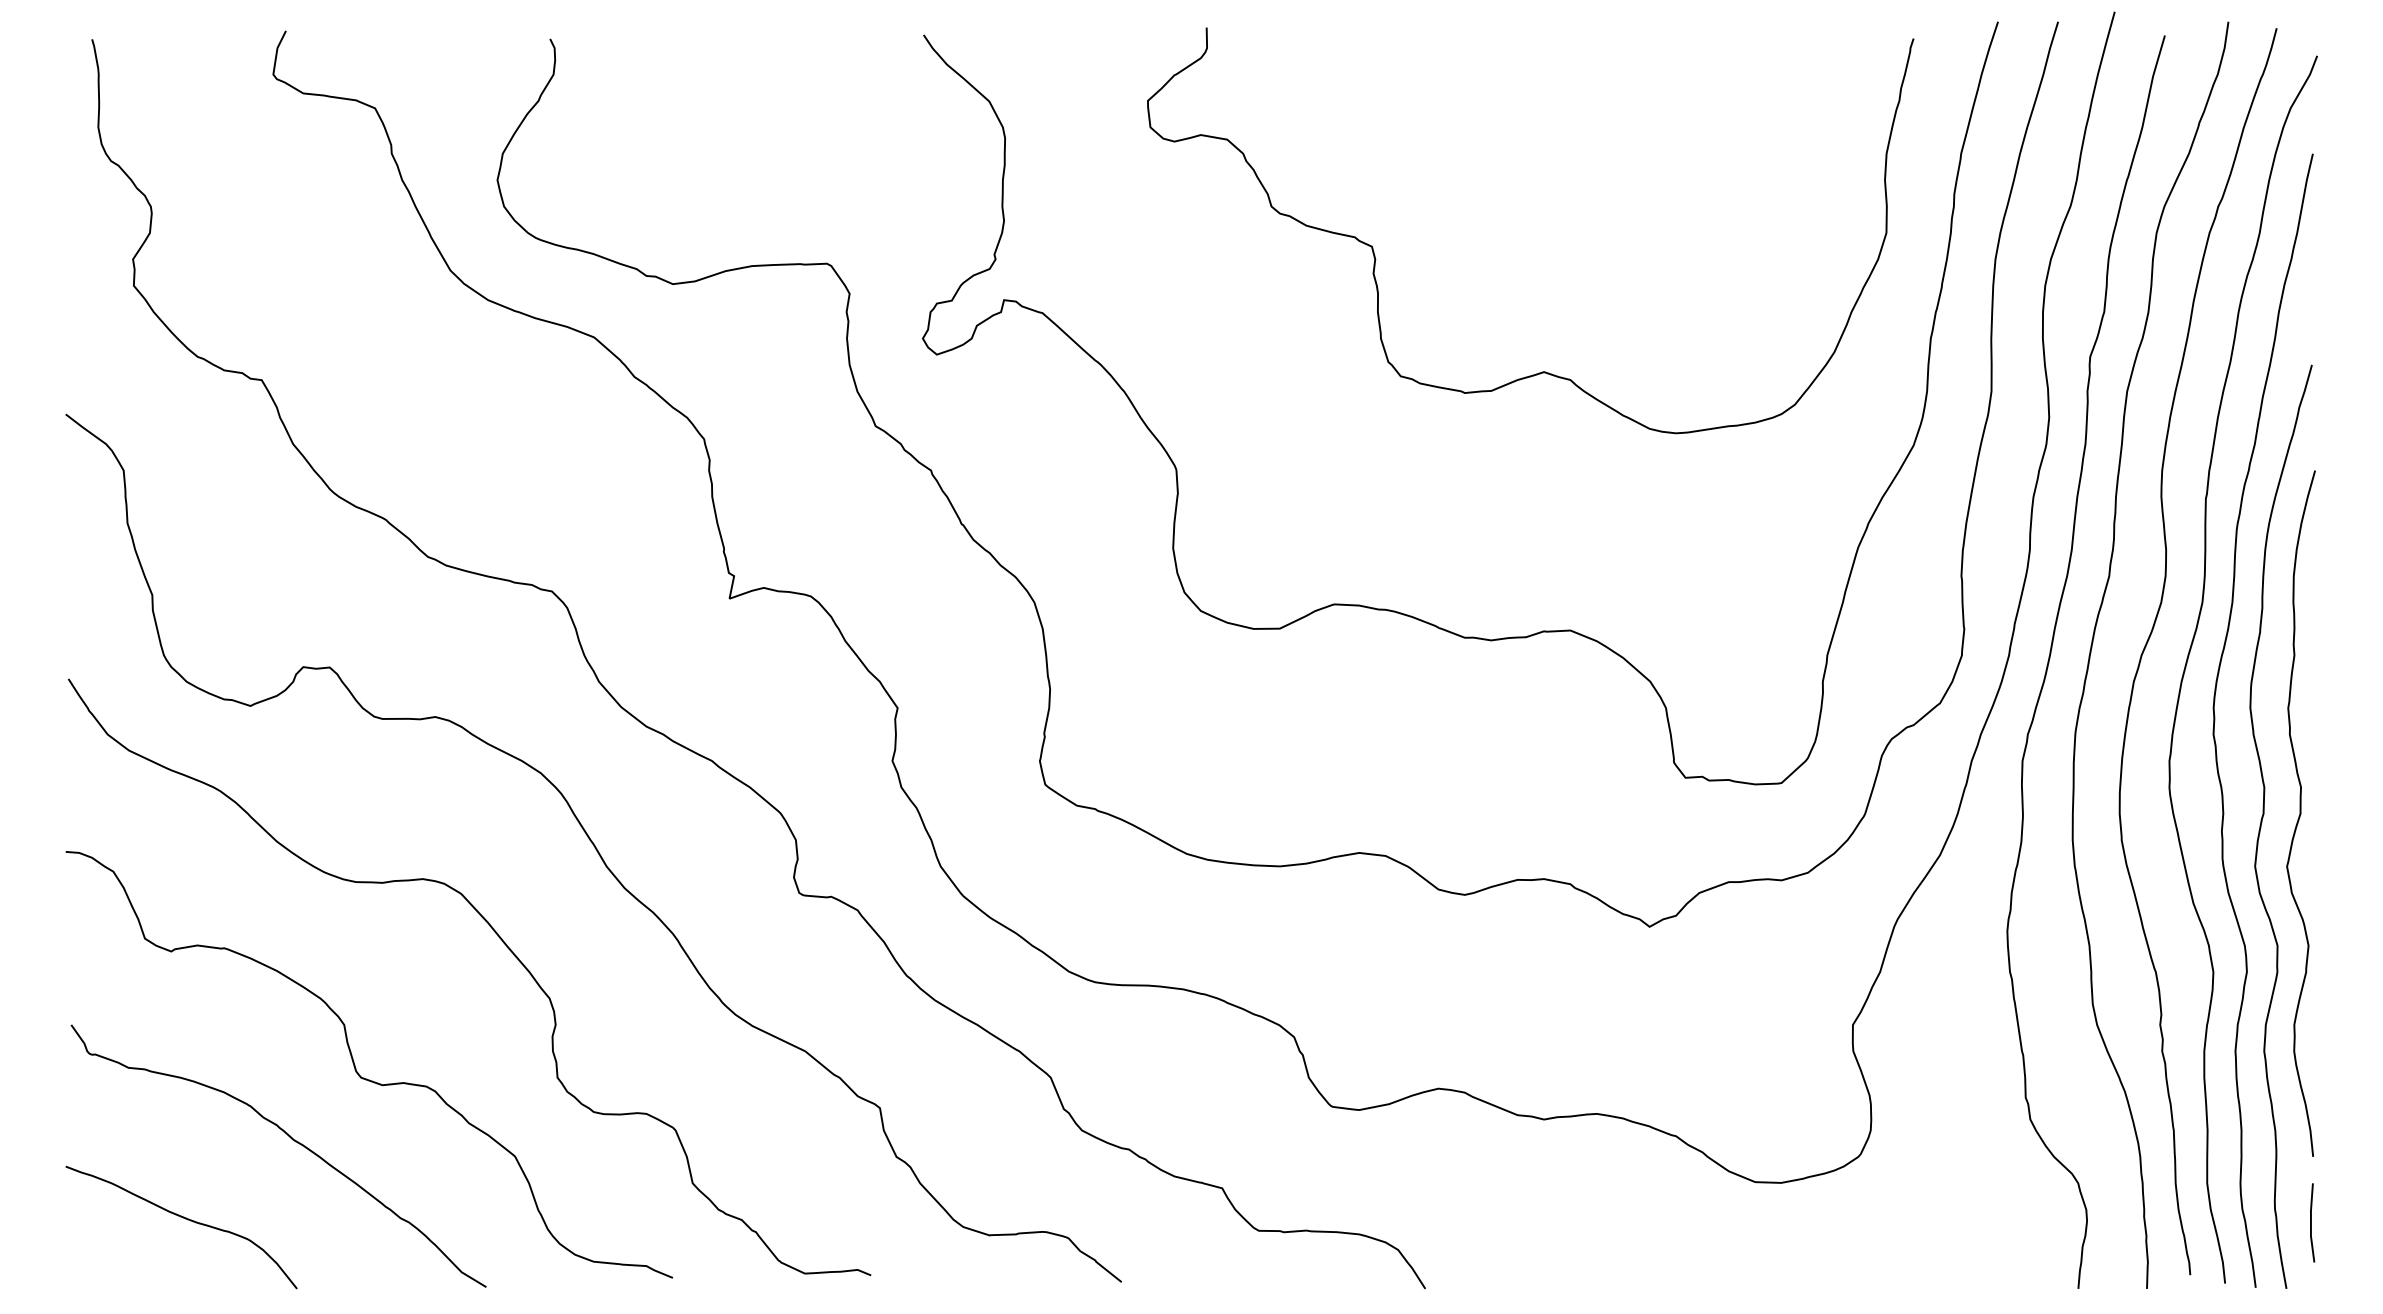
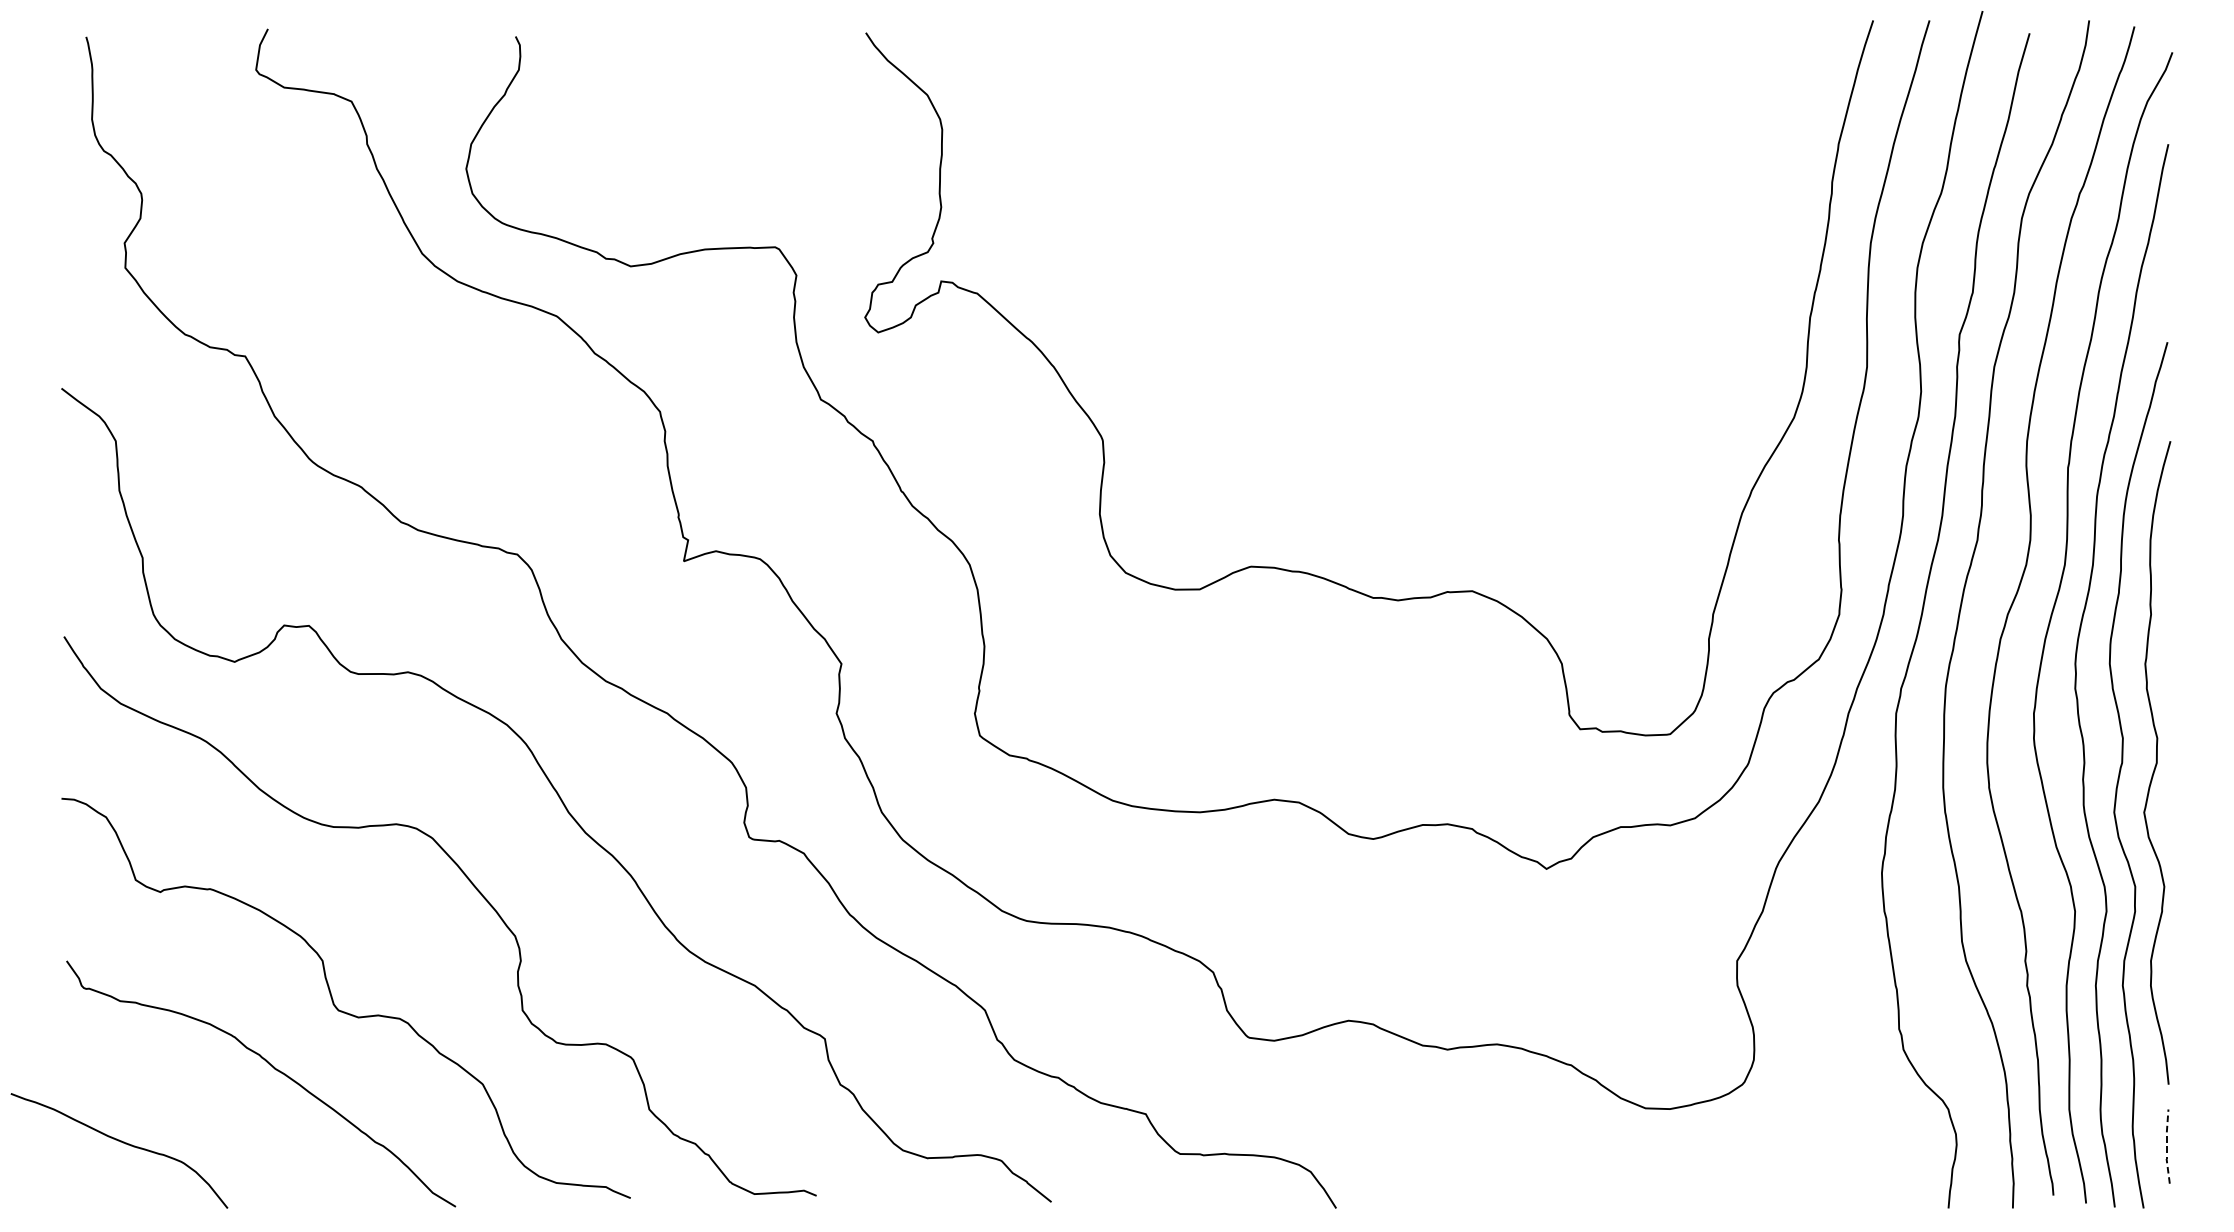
curve: (1542, 371) -> (1446, 348), removed
curve: (185, 1219) -> (123, 1143), moved
line: (2310, 1222) -> (2166, 1146), solid -> dashed

